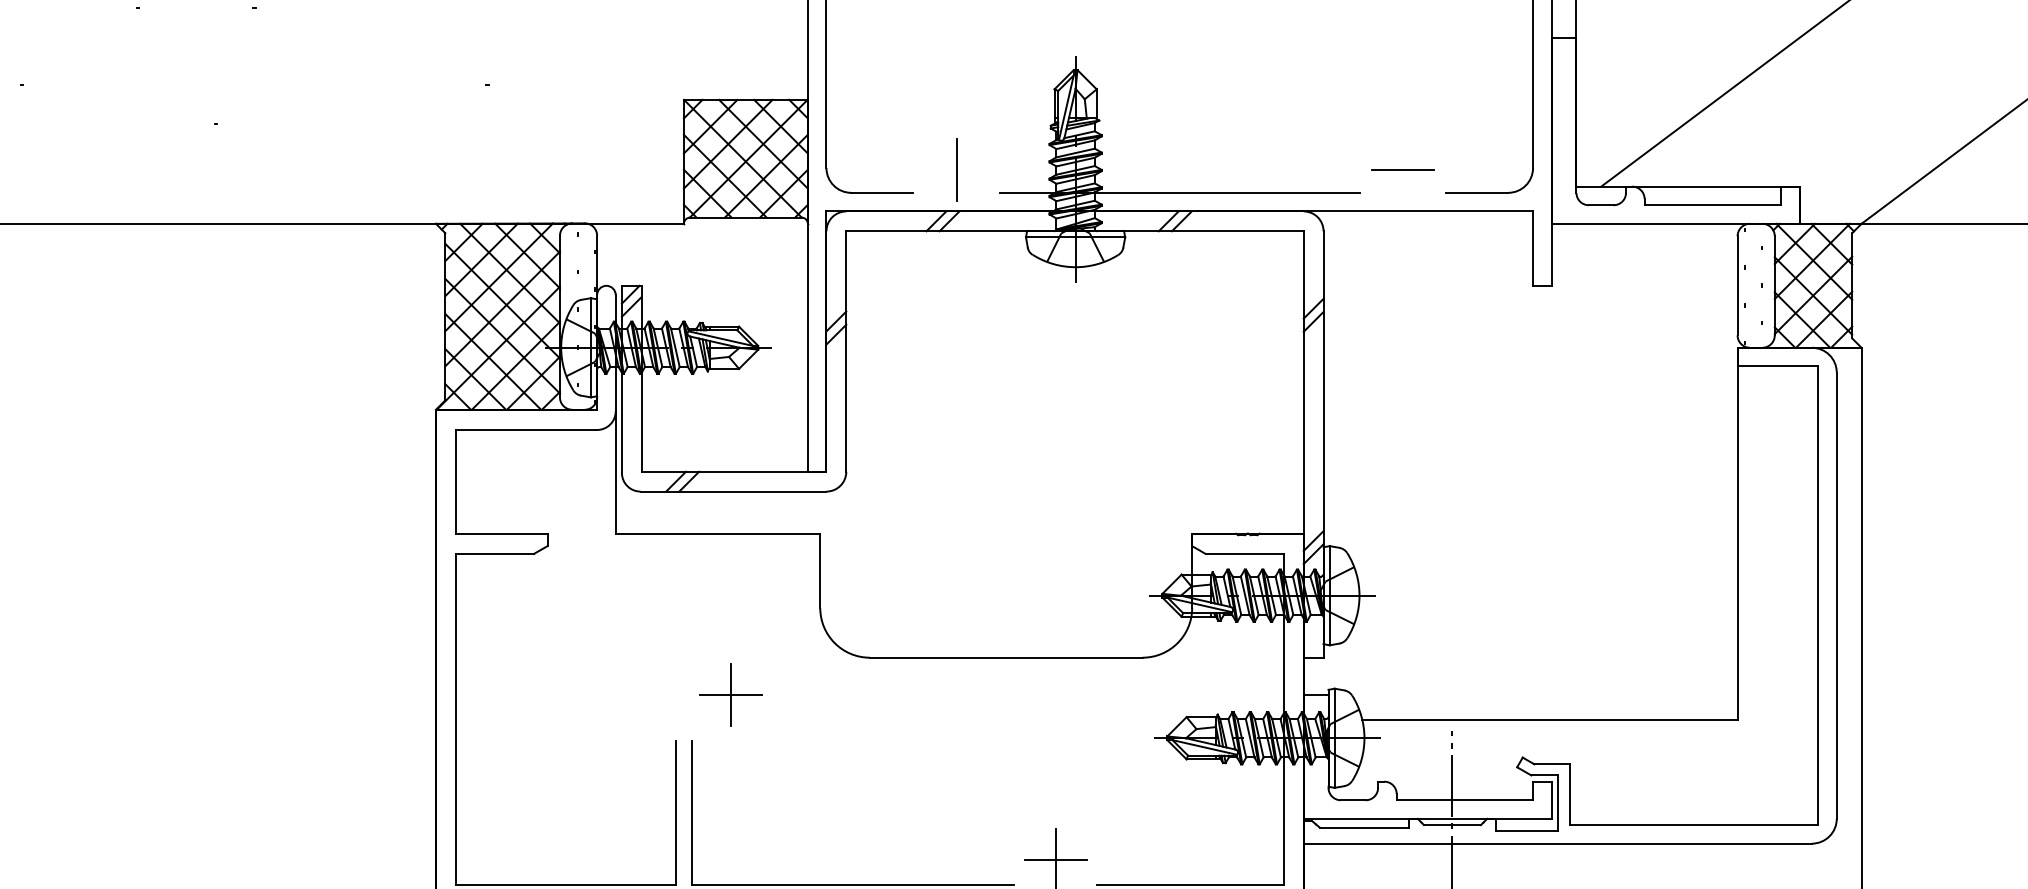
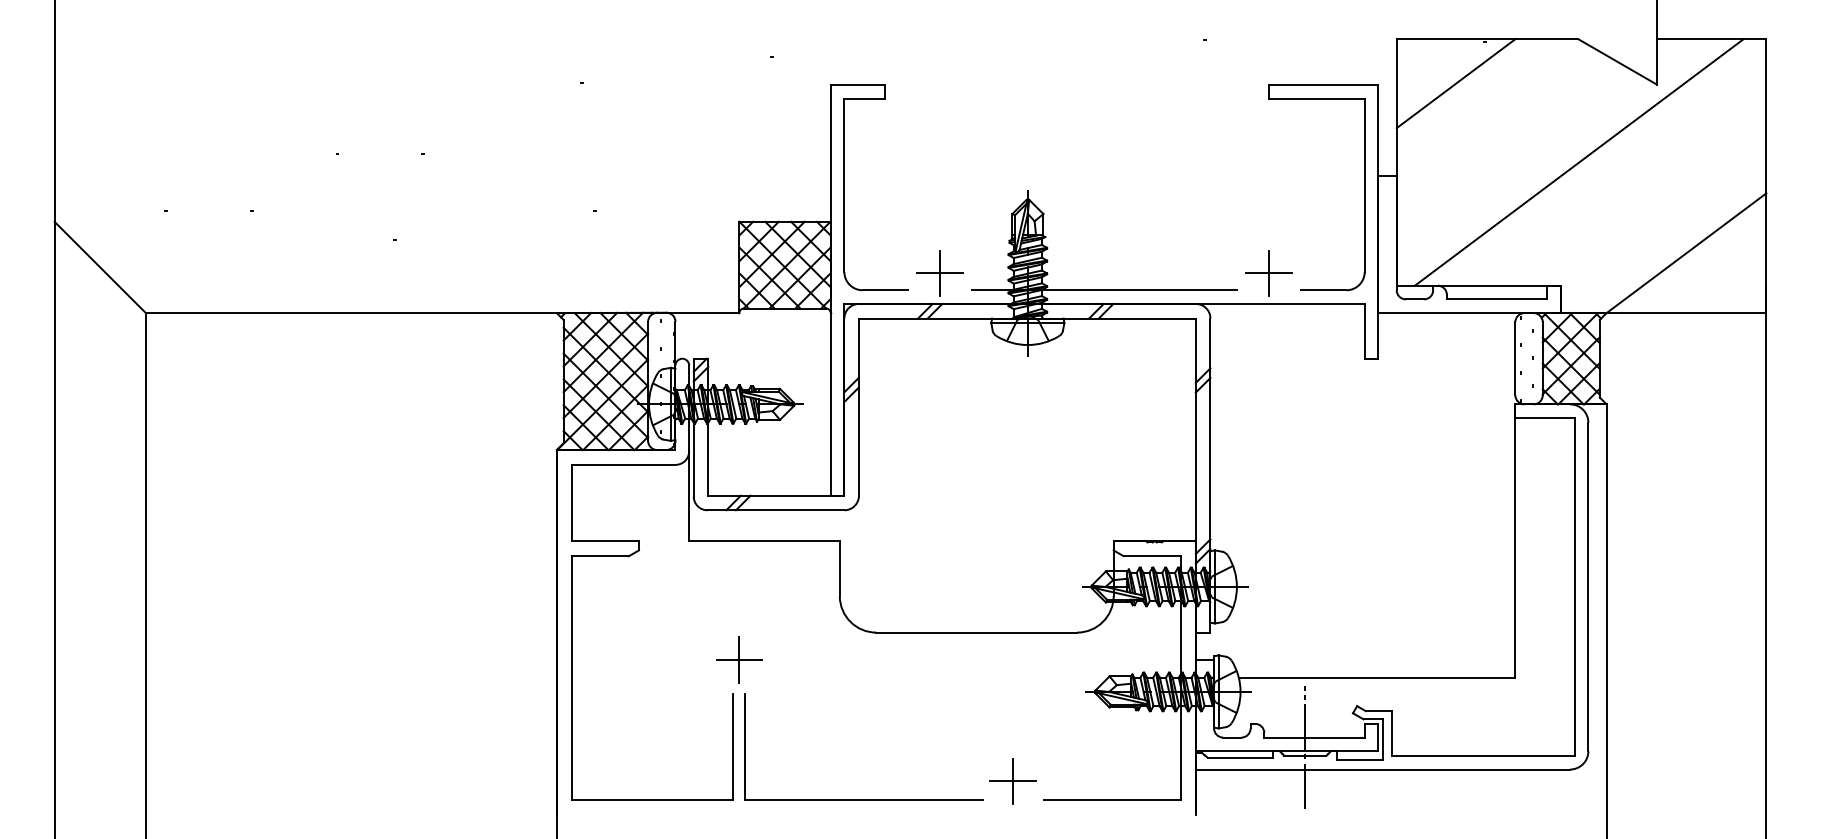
line: (956, 170) -> (940, 273), added
line: (1402, 170) -> (1268, 273), added
part: (731, 694) -> (739, 659), moved

